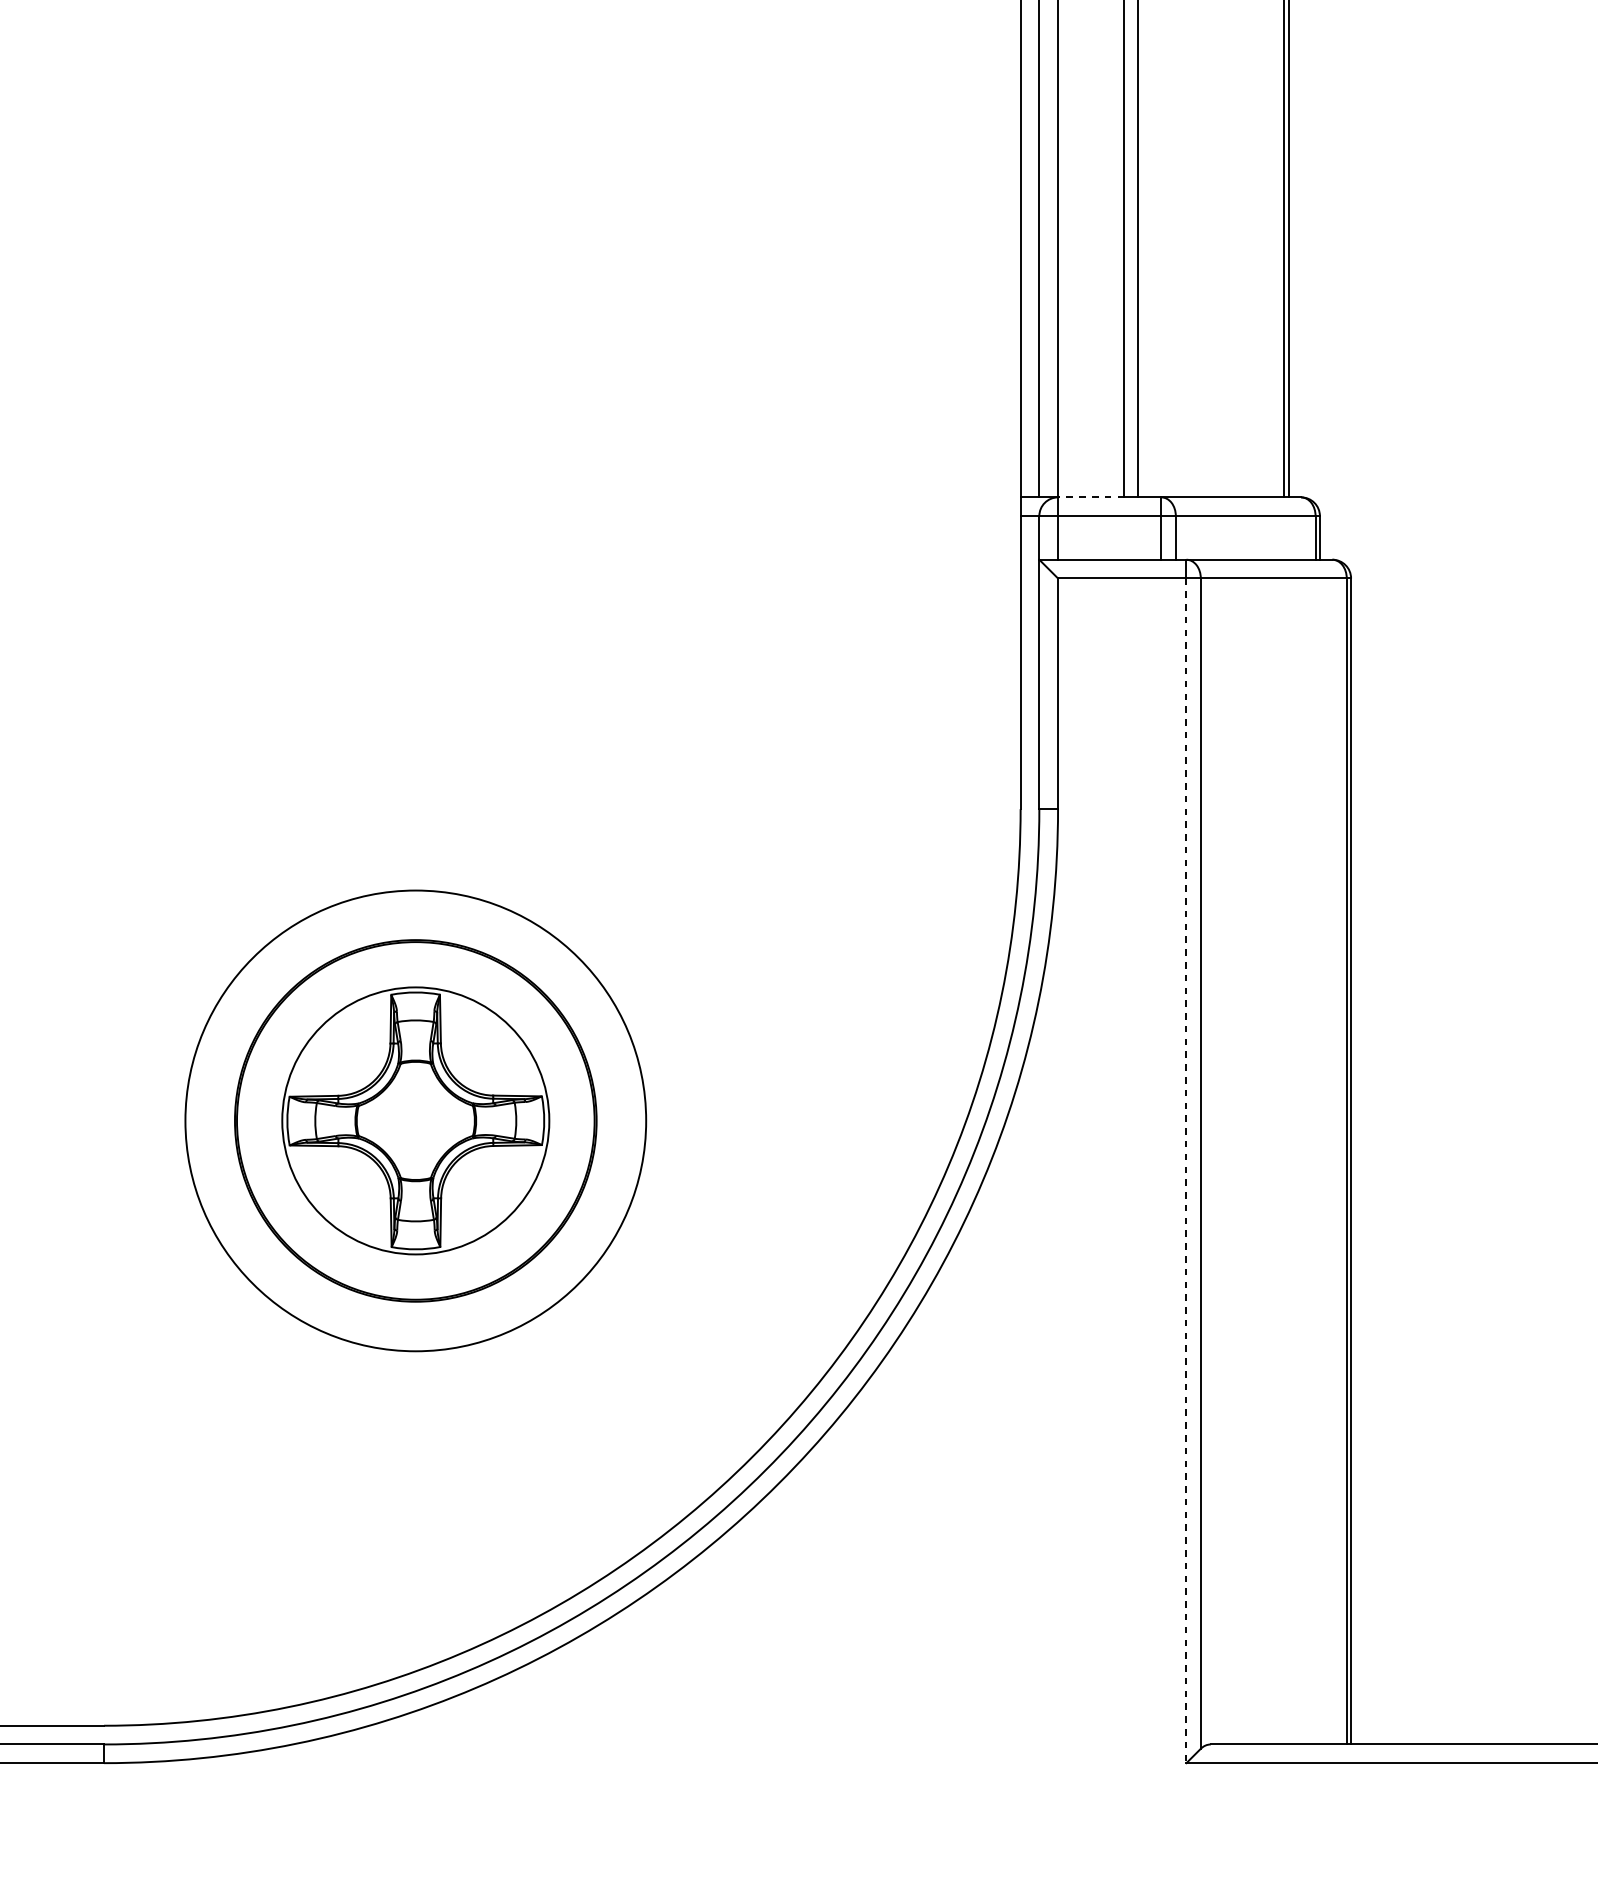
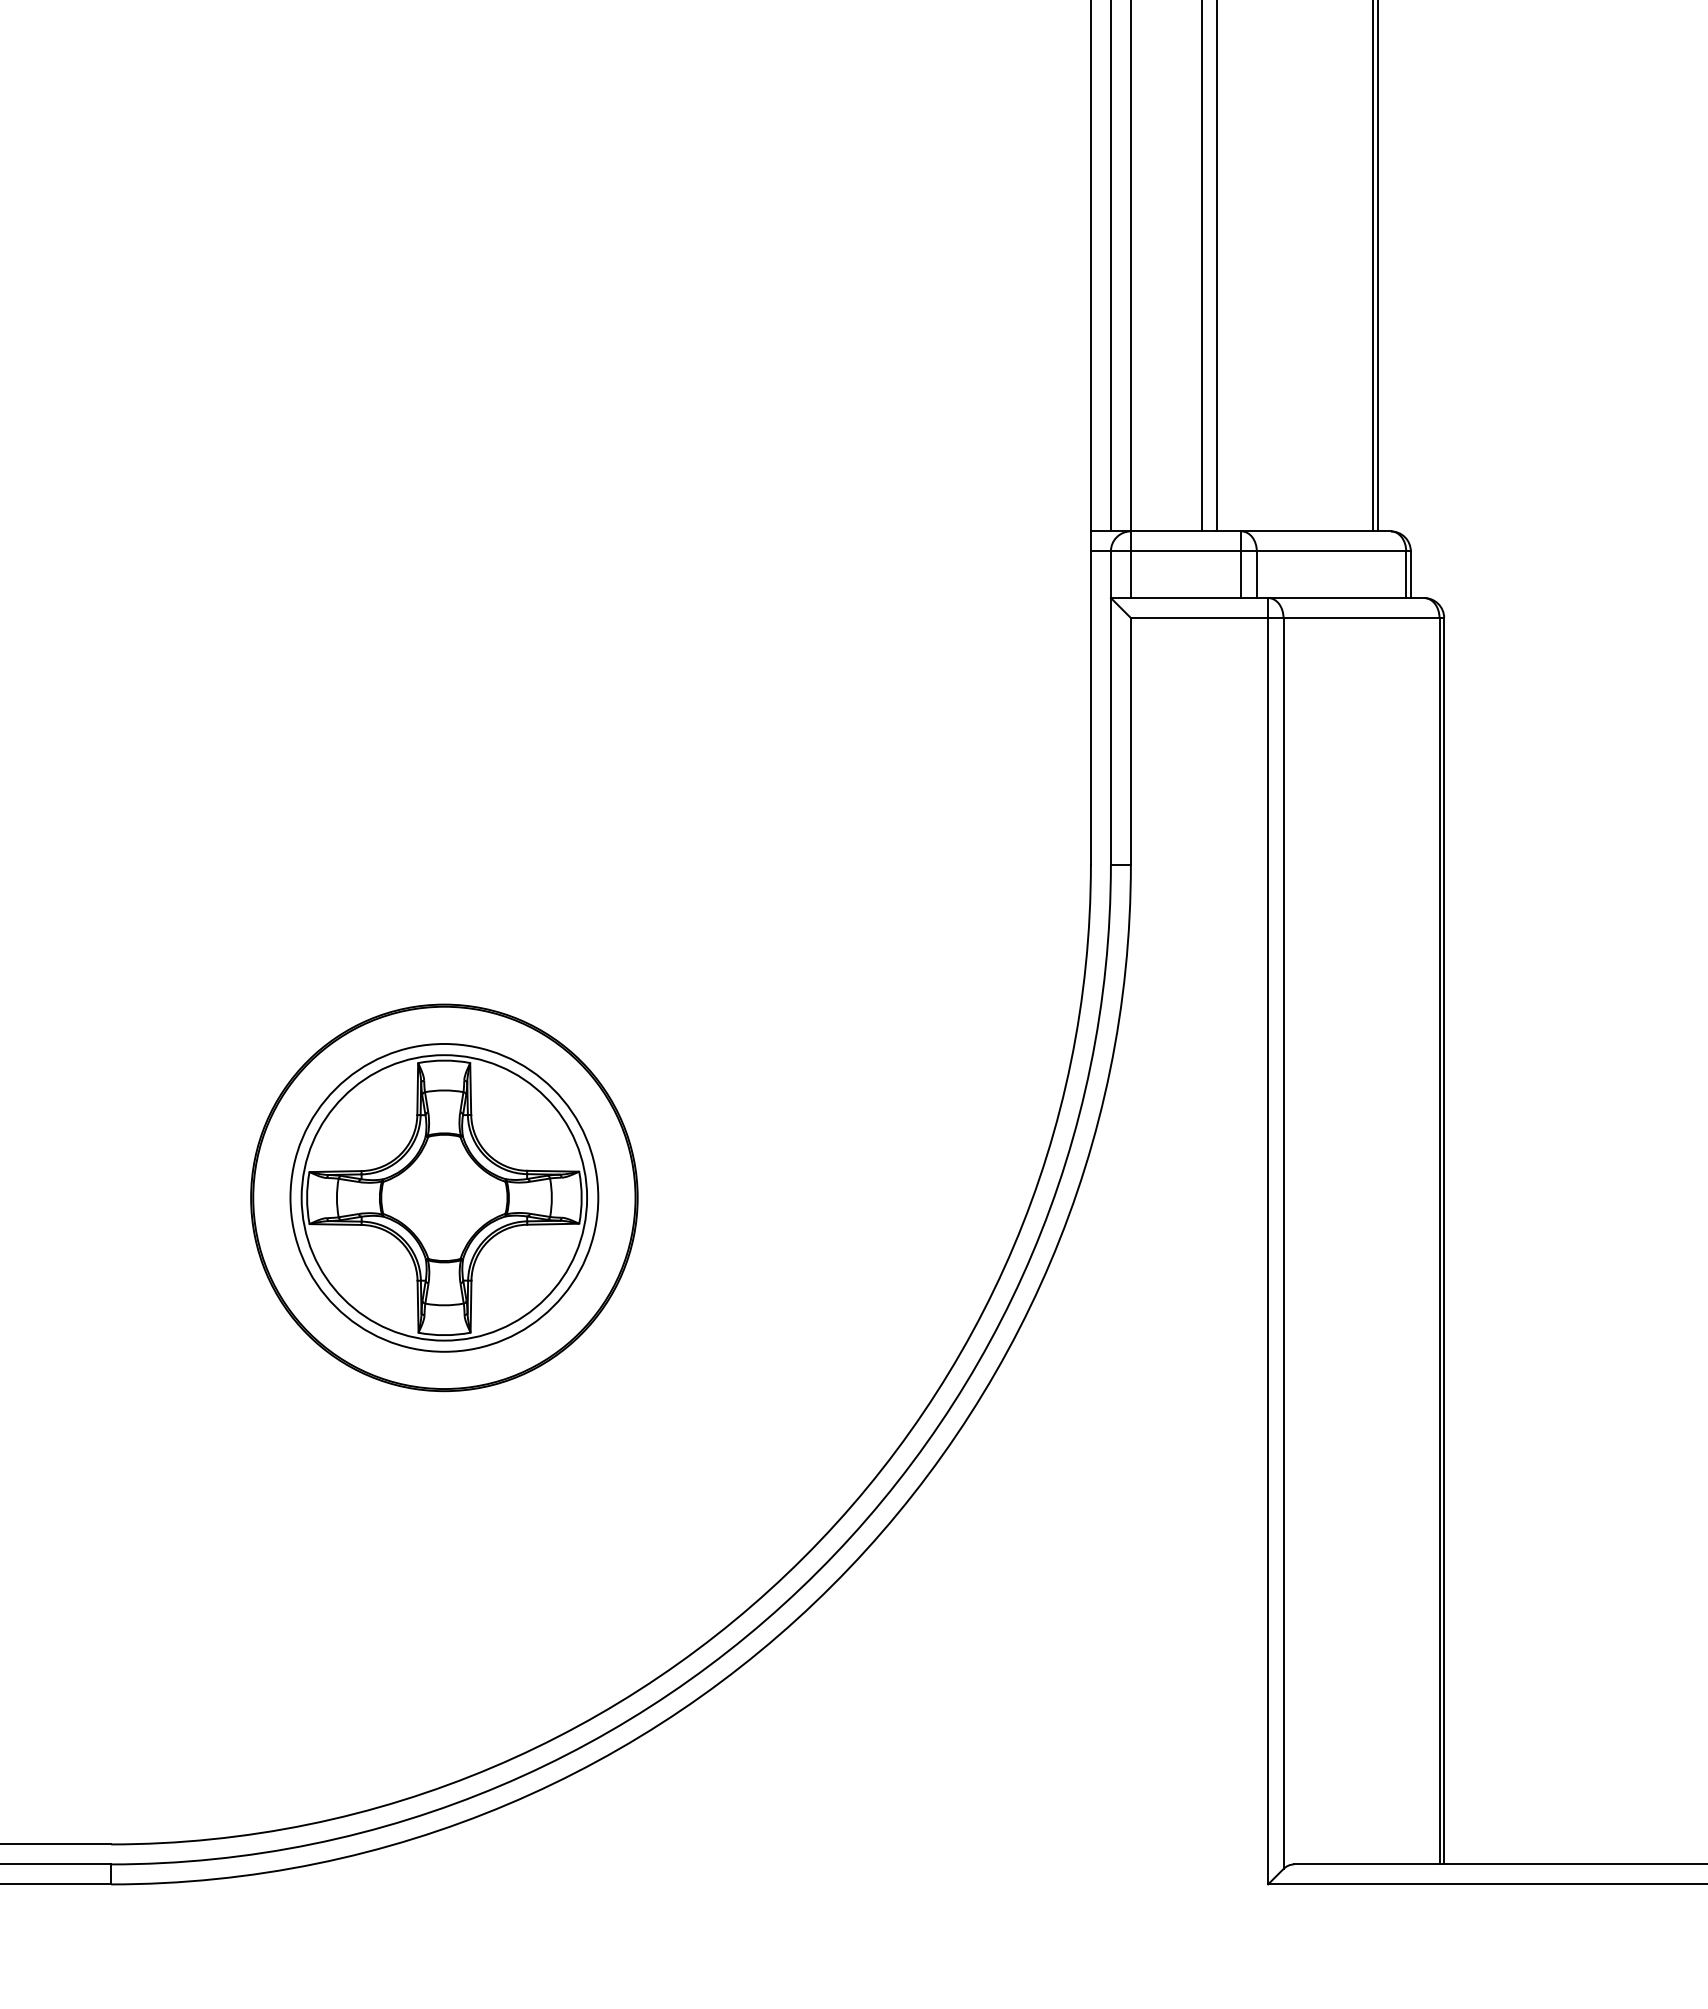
line: (1090, 497) -> (1165, 531), dashed -> solid
circle: (415, 1120) -> (444, 1197), size x0.62
line: (1186, 1171) -> (1268, 1251), dashed -> solid

